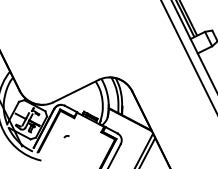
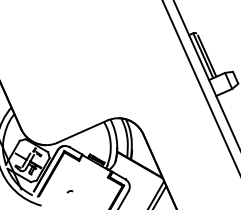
curve: (66, 136) -> (69, 191), moved

